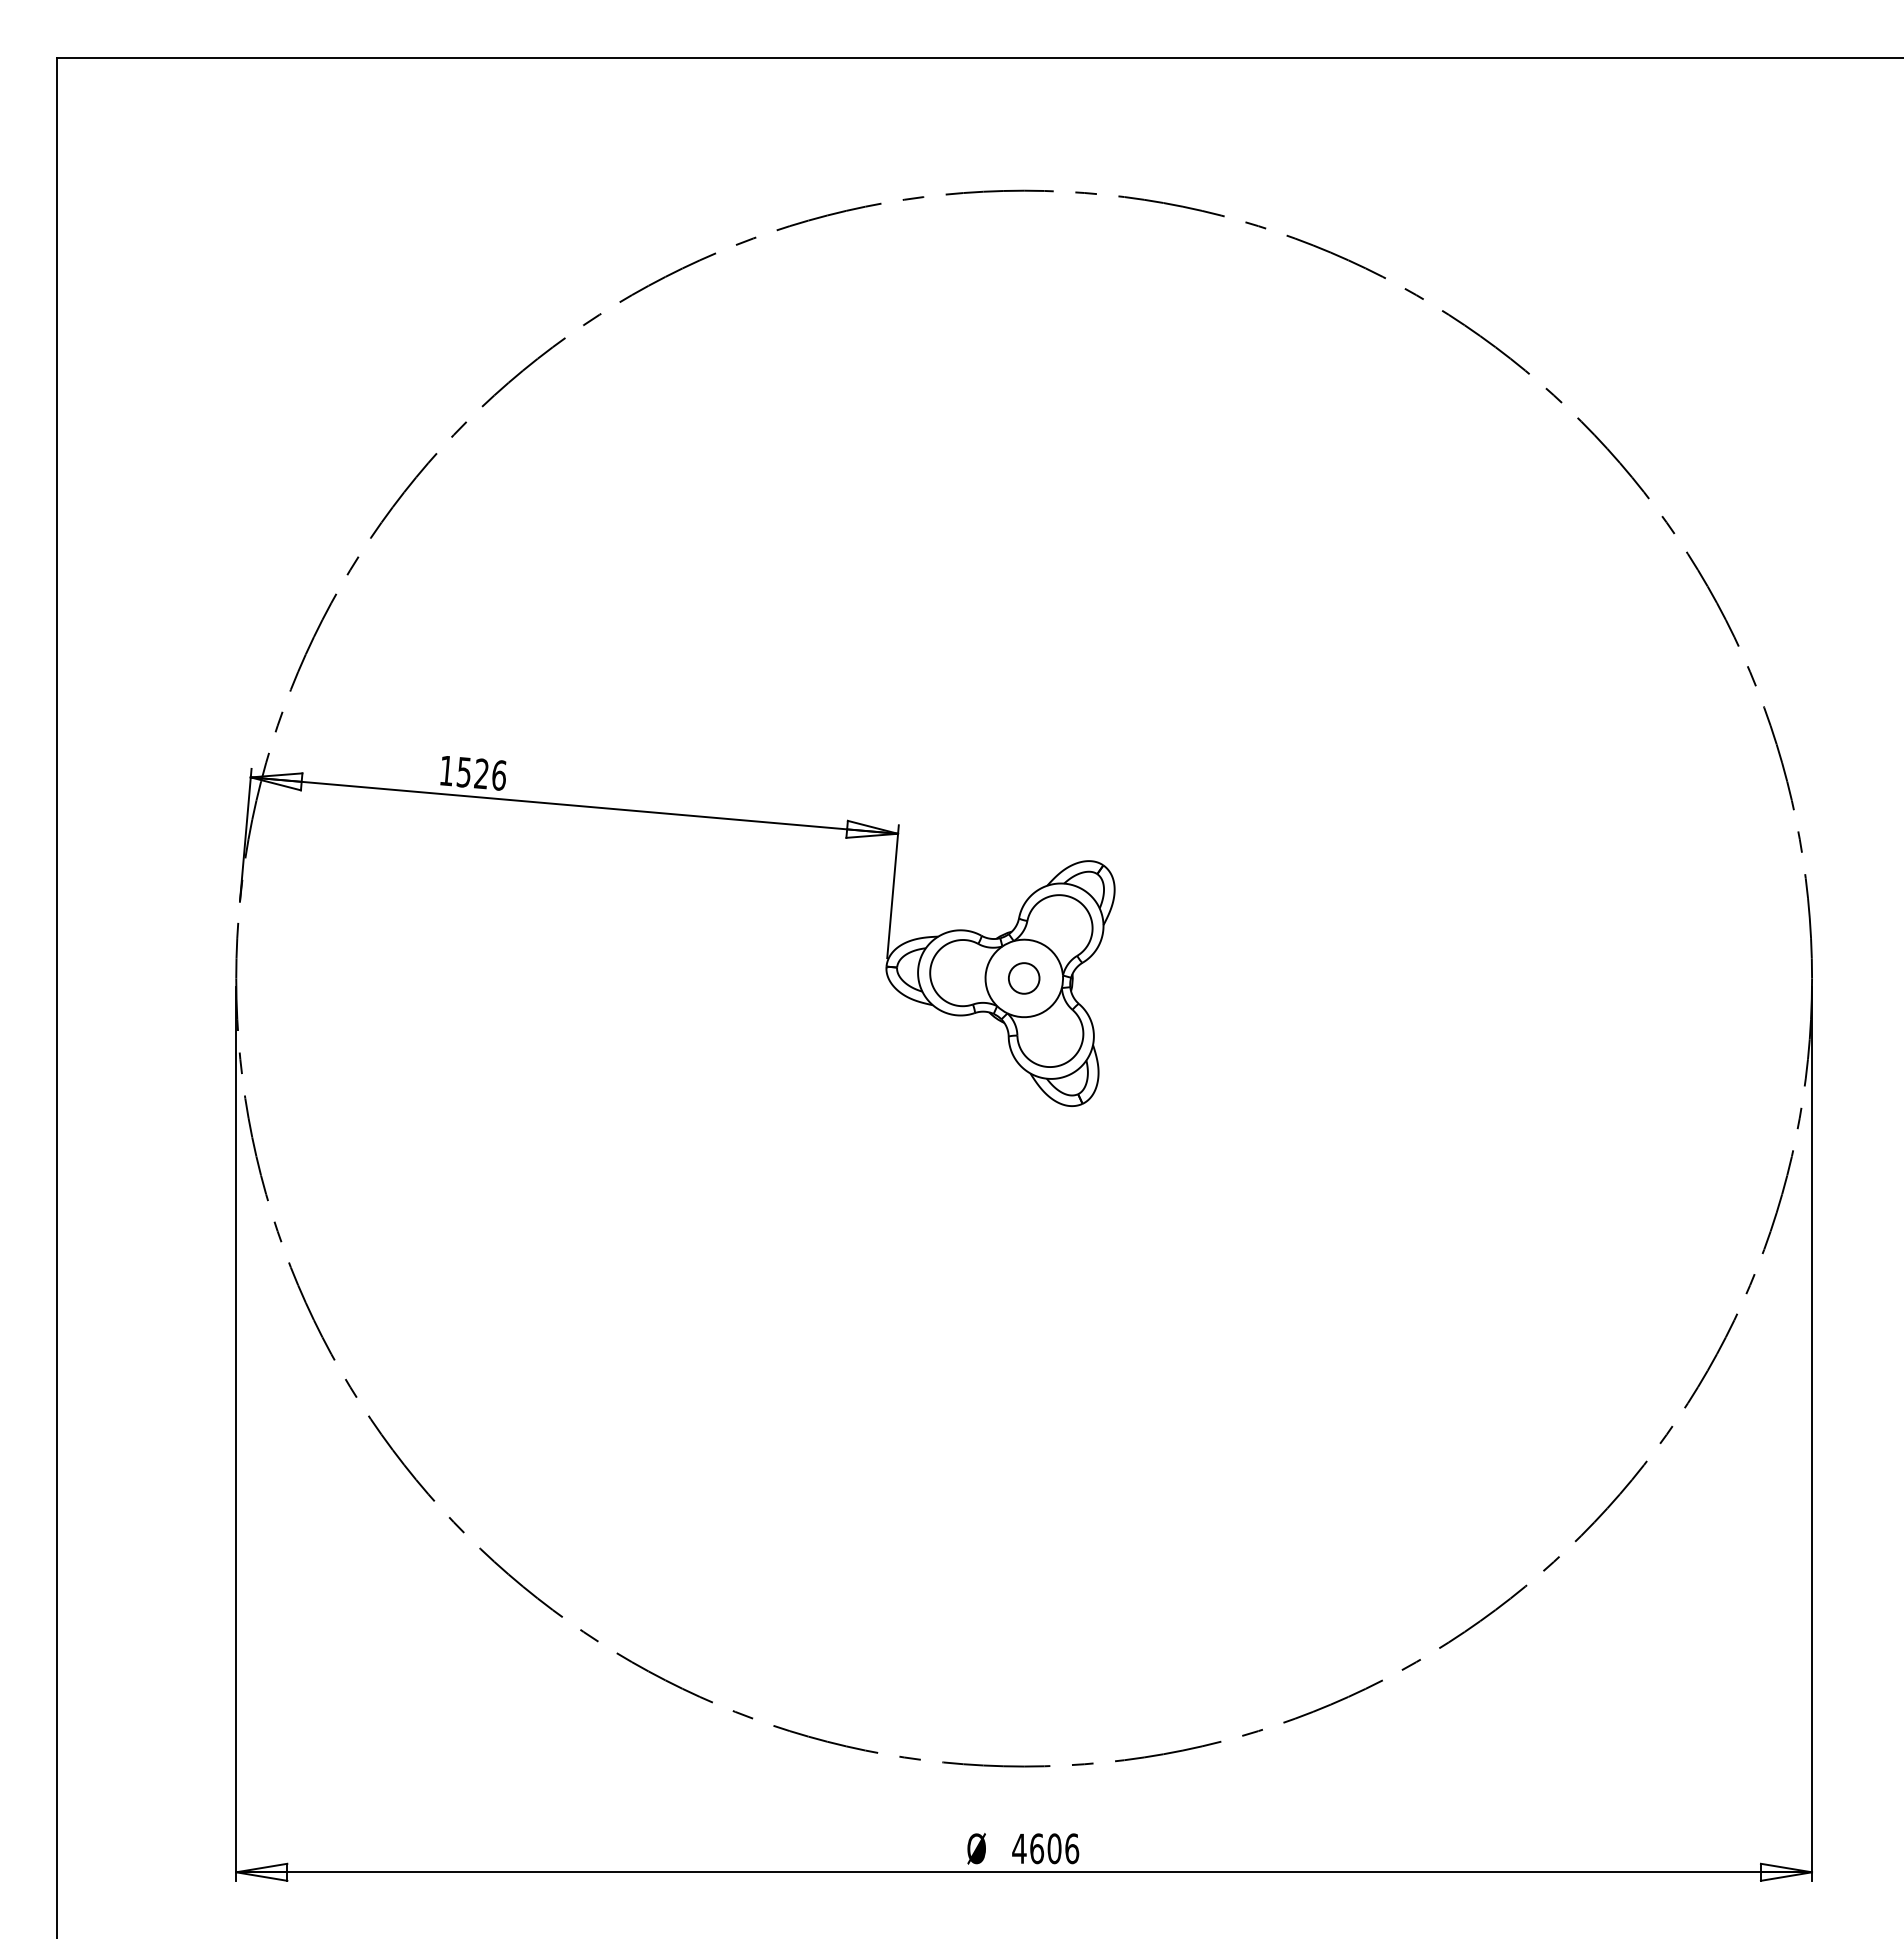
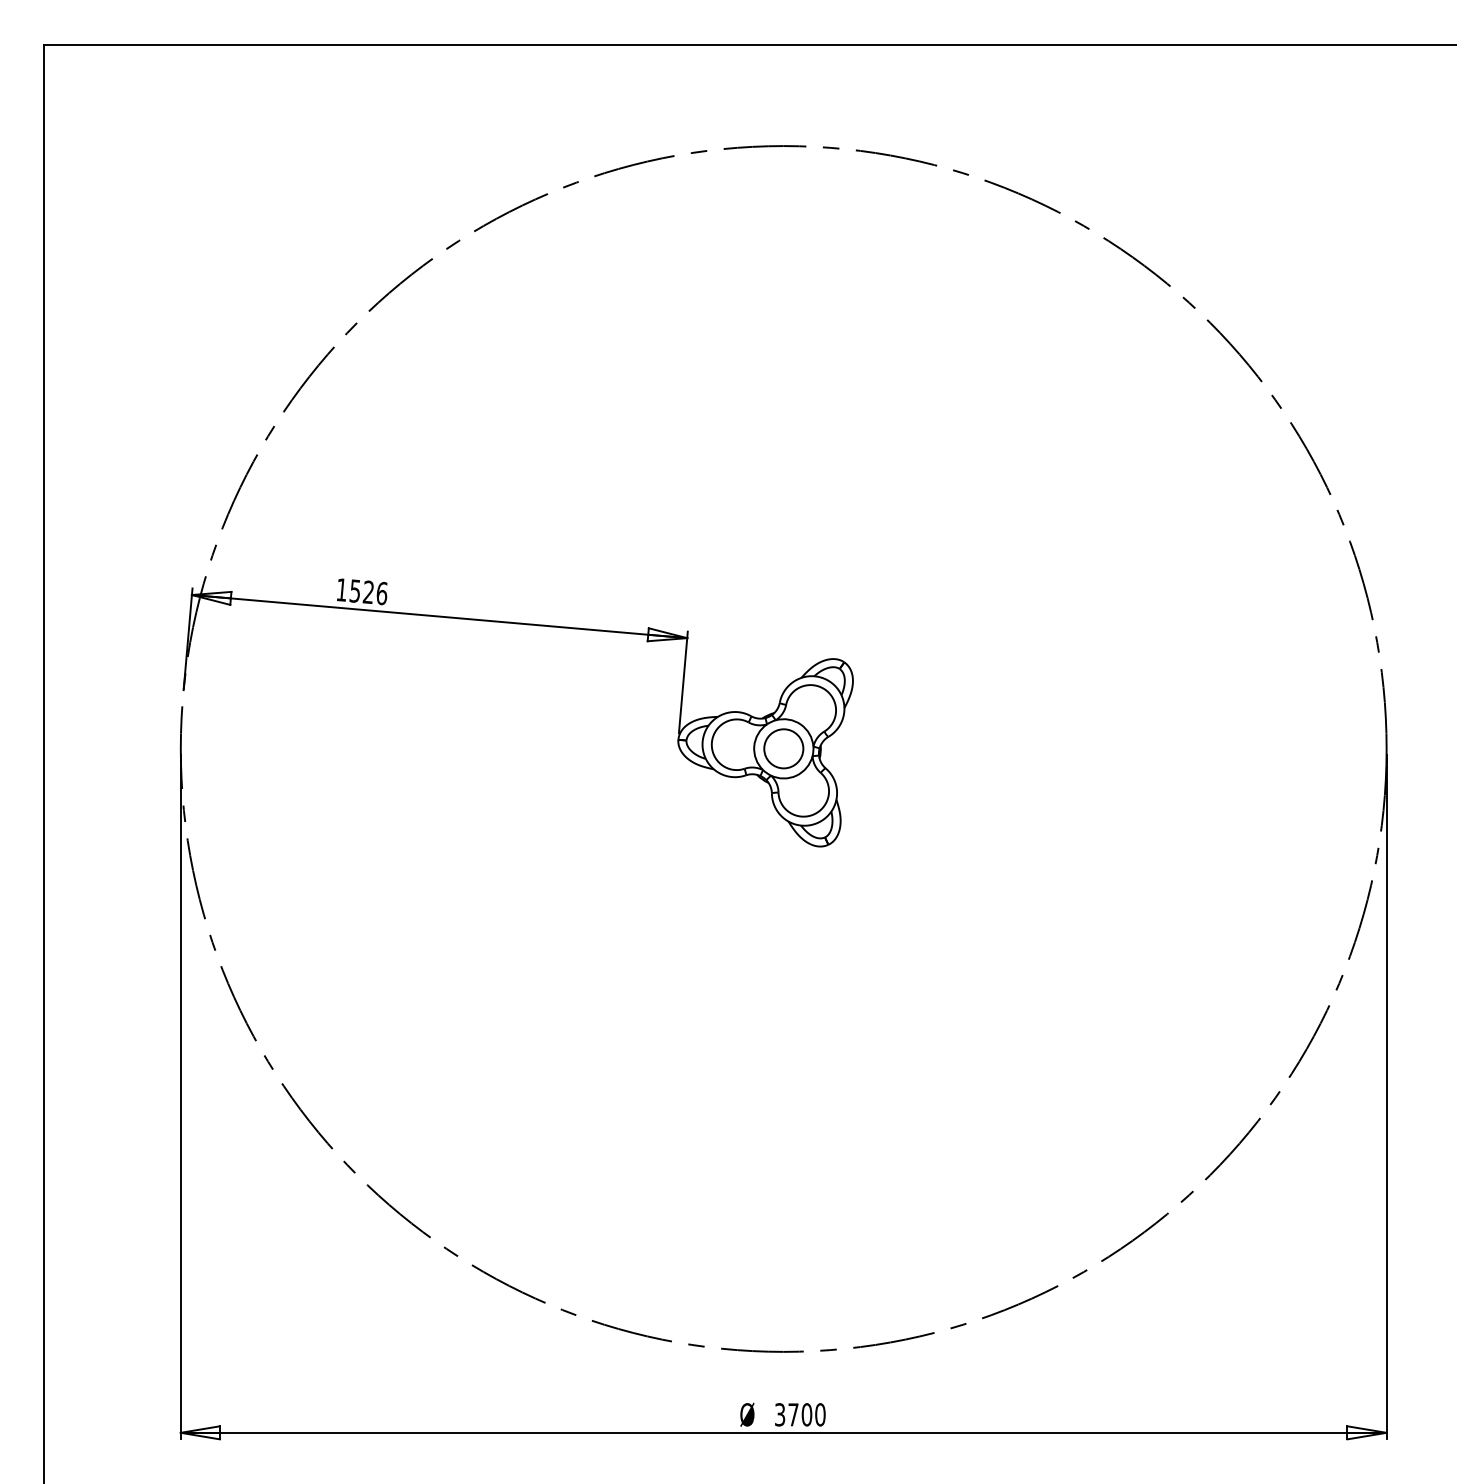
circle: (1023, 978) -> (783, 748), size x1.67
text: (1045, 1848) -> (800, 1414), 4606 -> 3700

